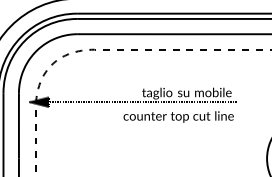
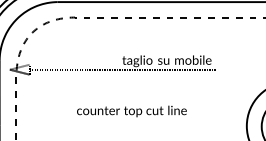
fill: (38, 102) -> (19, 70), removed
text: (178, 116) -> (131, 110), moved

